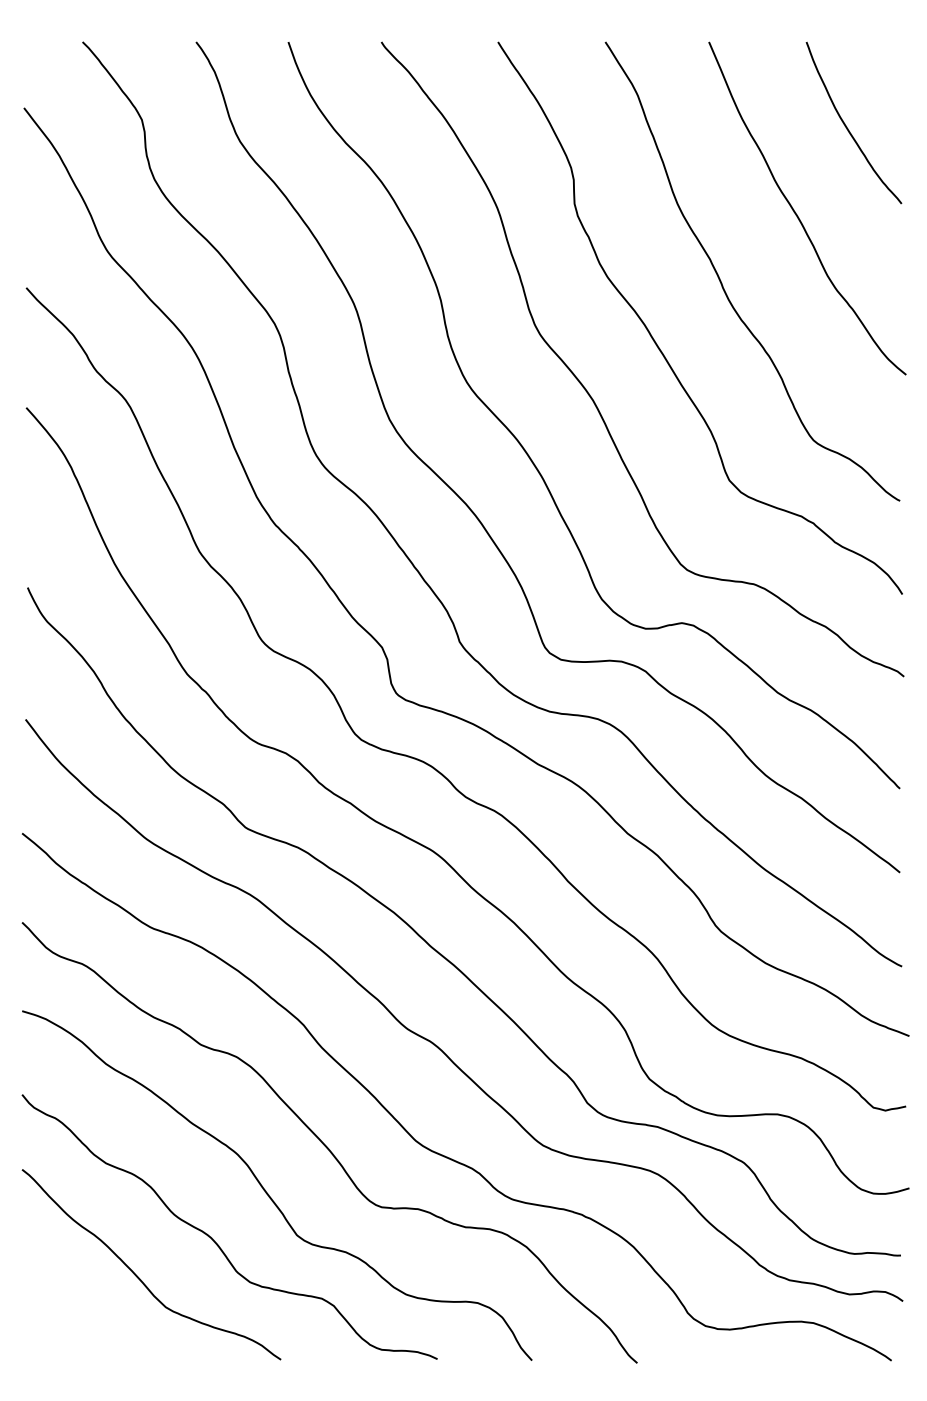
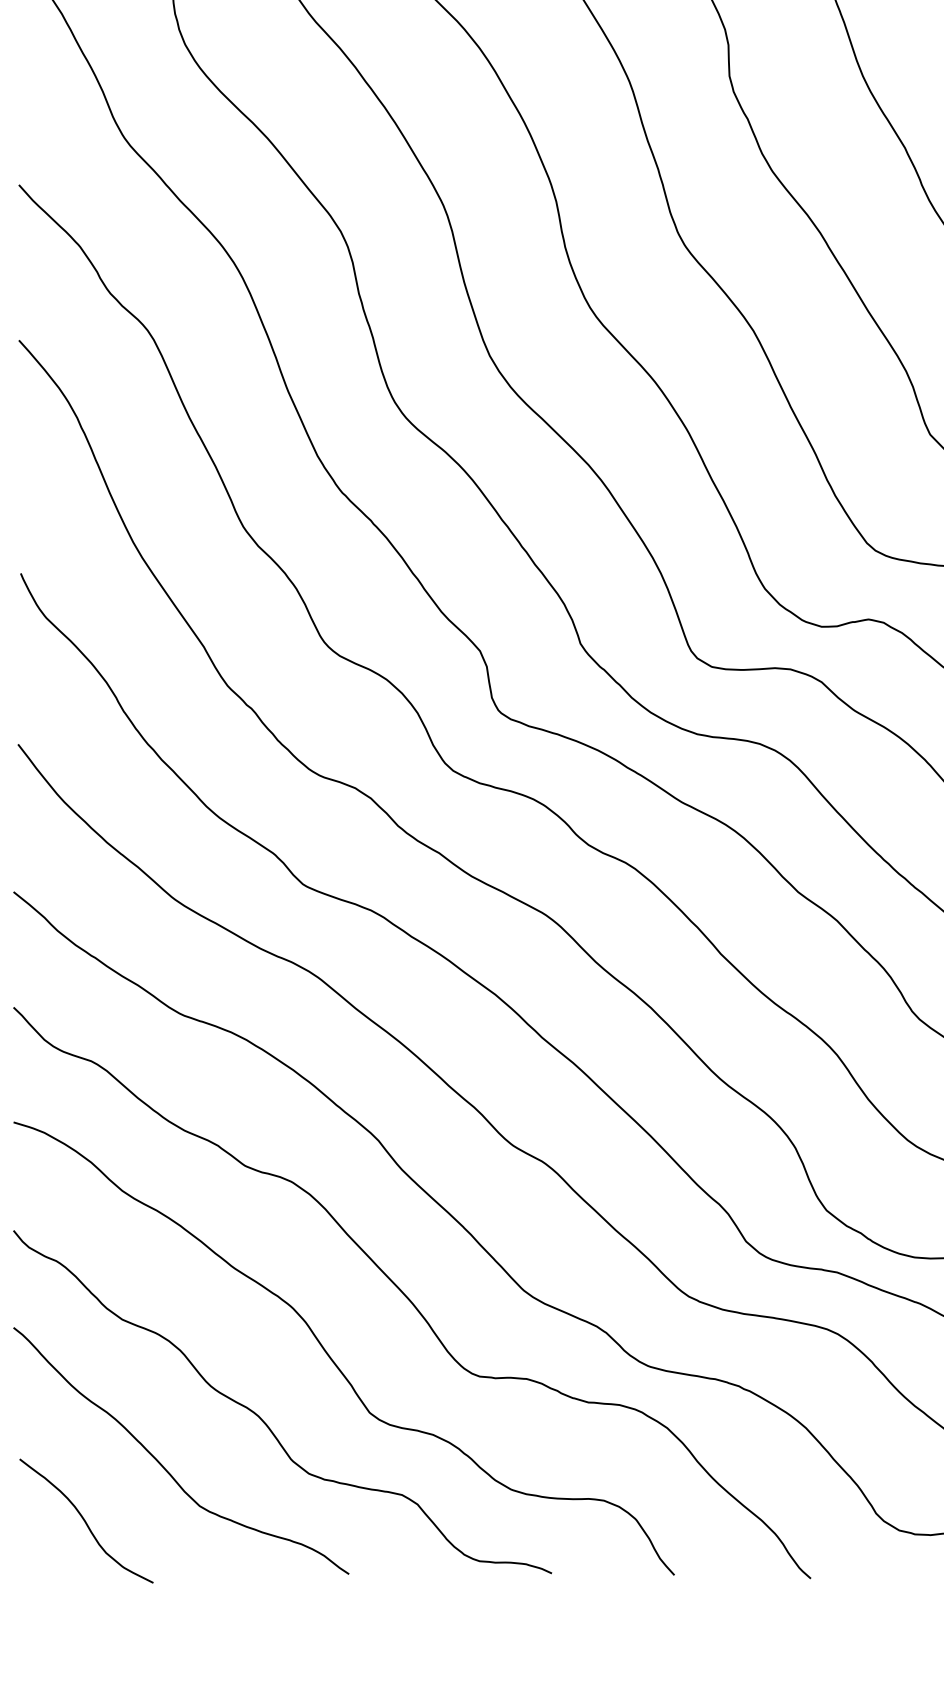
curve: (78, 1318) -> (86, 1520), added

